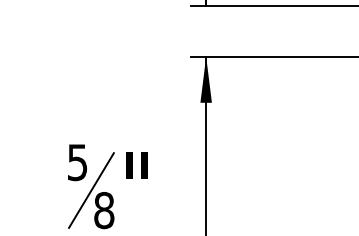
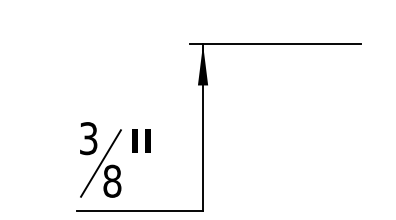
text: (77, 162) -> (88, 138), 5 -> 3

